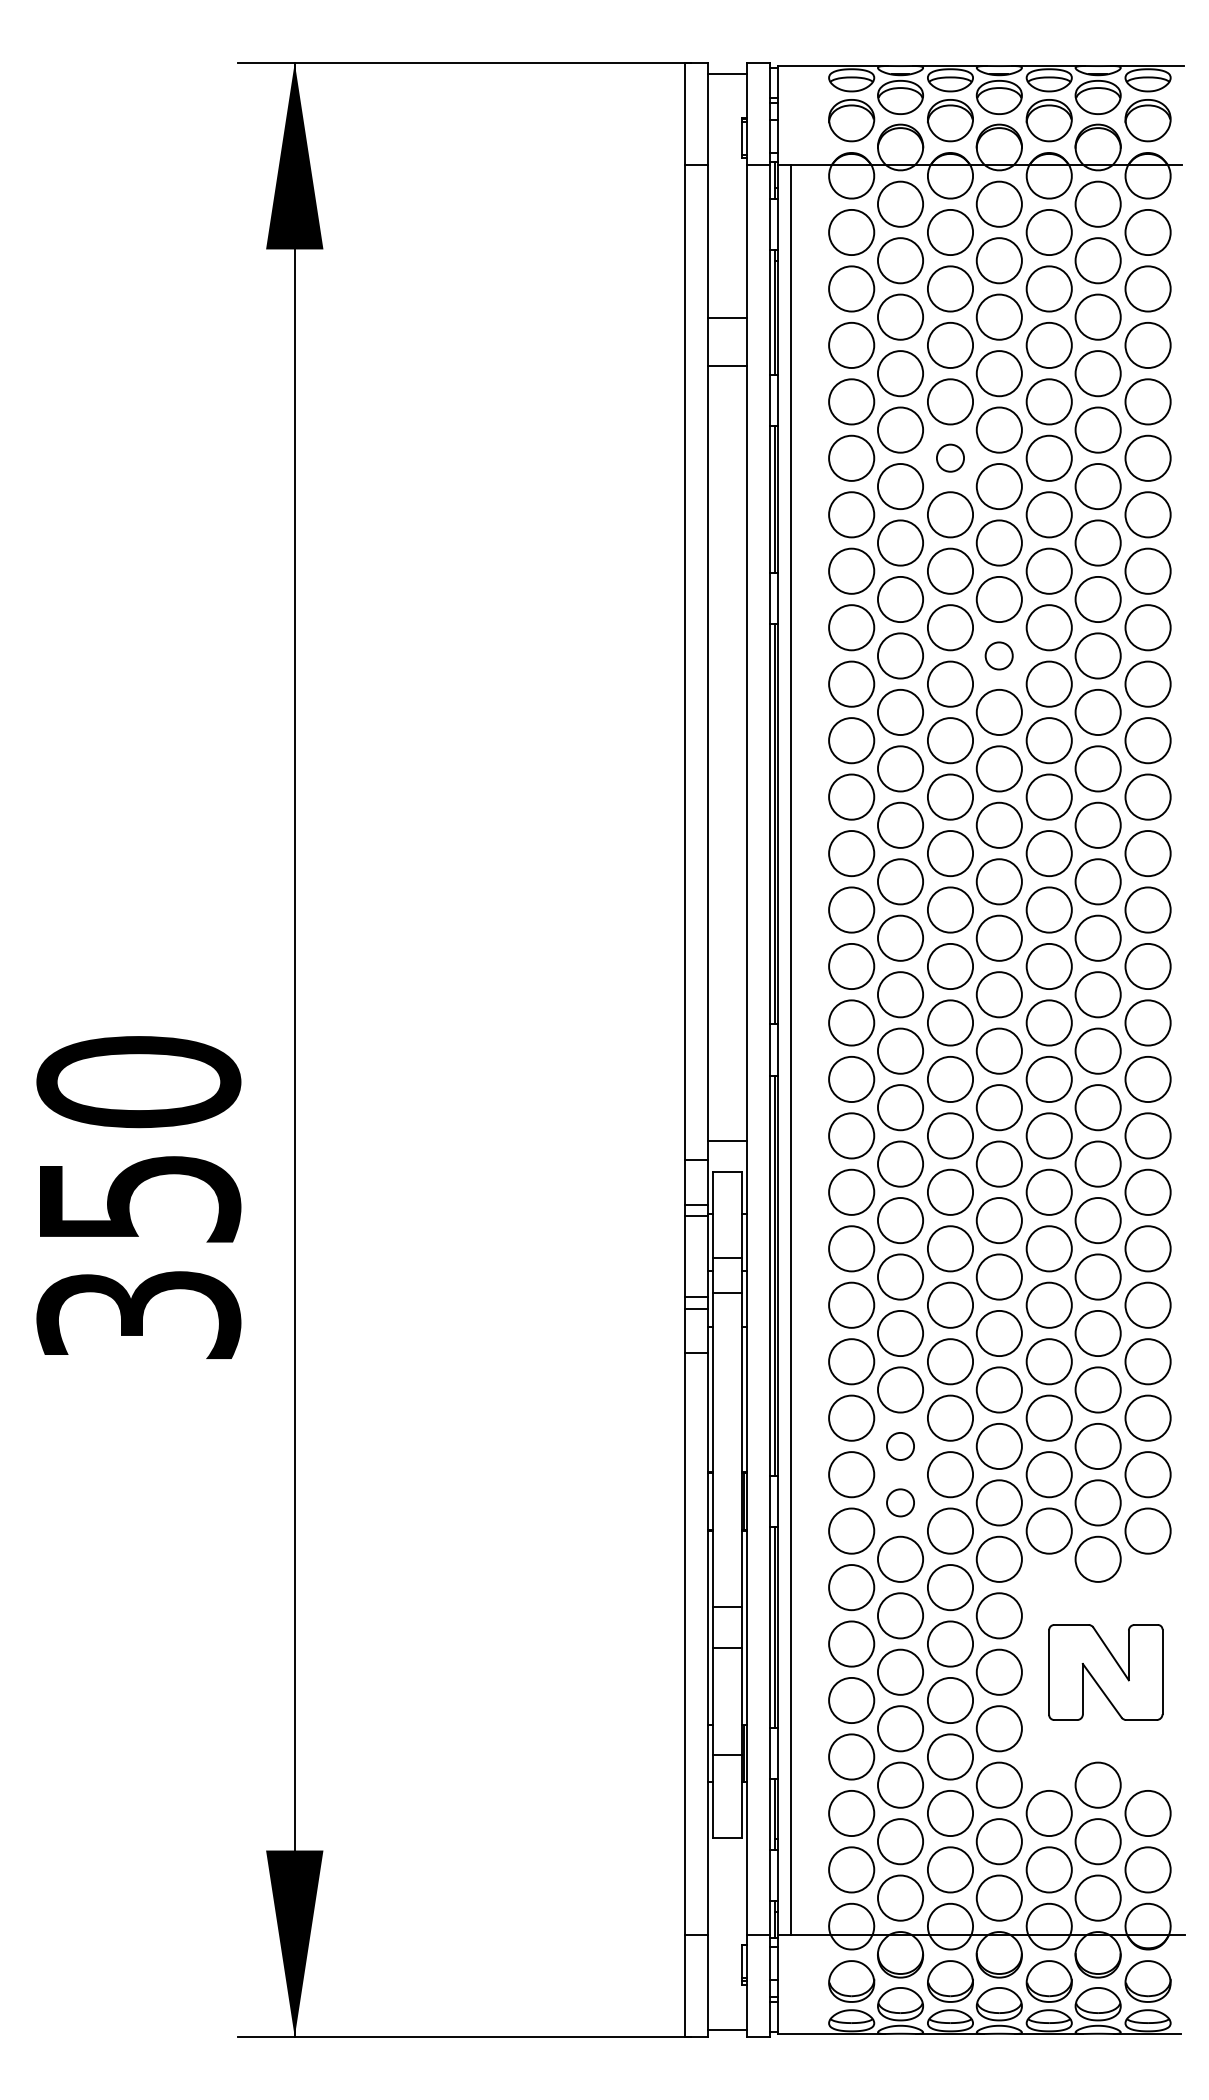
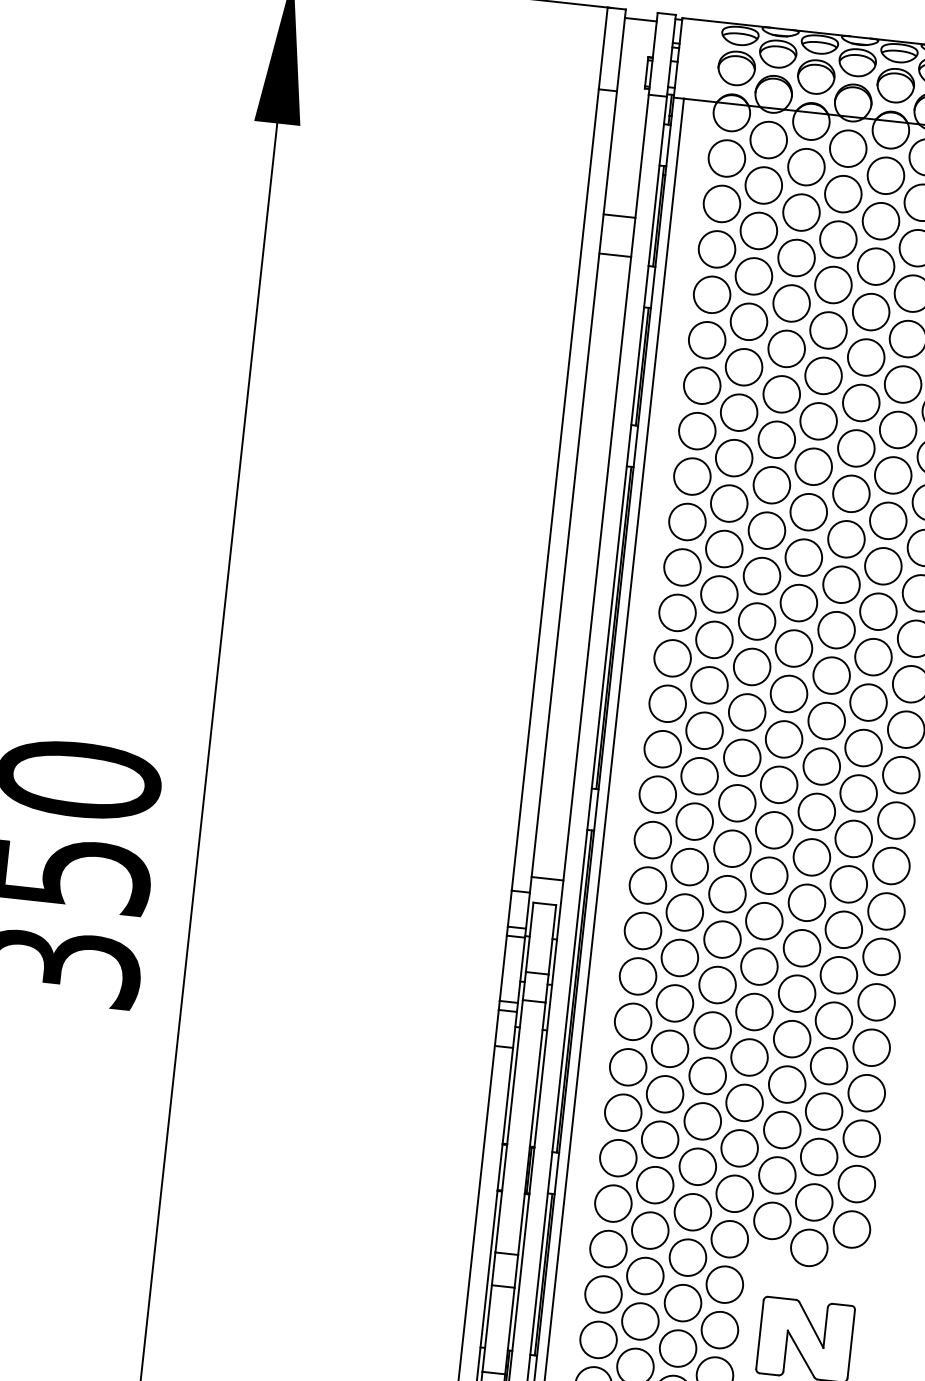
circle: (950, 457) -> (786, 348), size x1.67
circle: (998, 655) -> (808, 511), size x1.67
circle: (900, 1446) -> (660, 1139), size x1.67
circle: (900, 1502) -> (655, 1184), size x1.67

